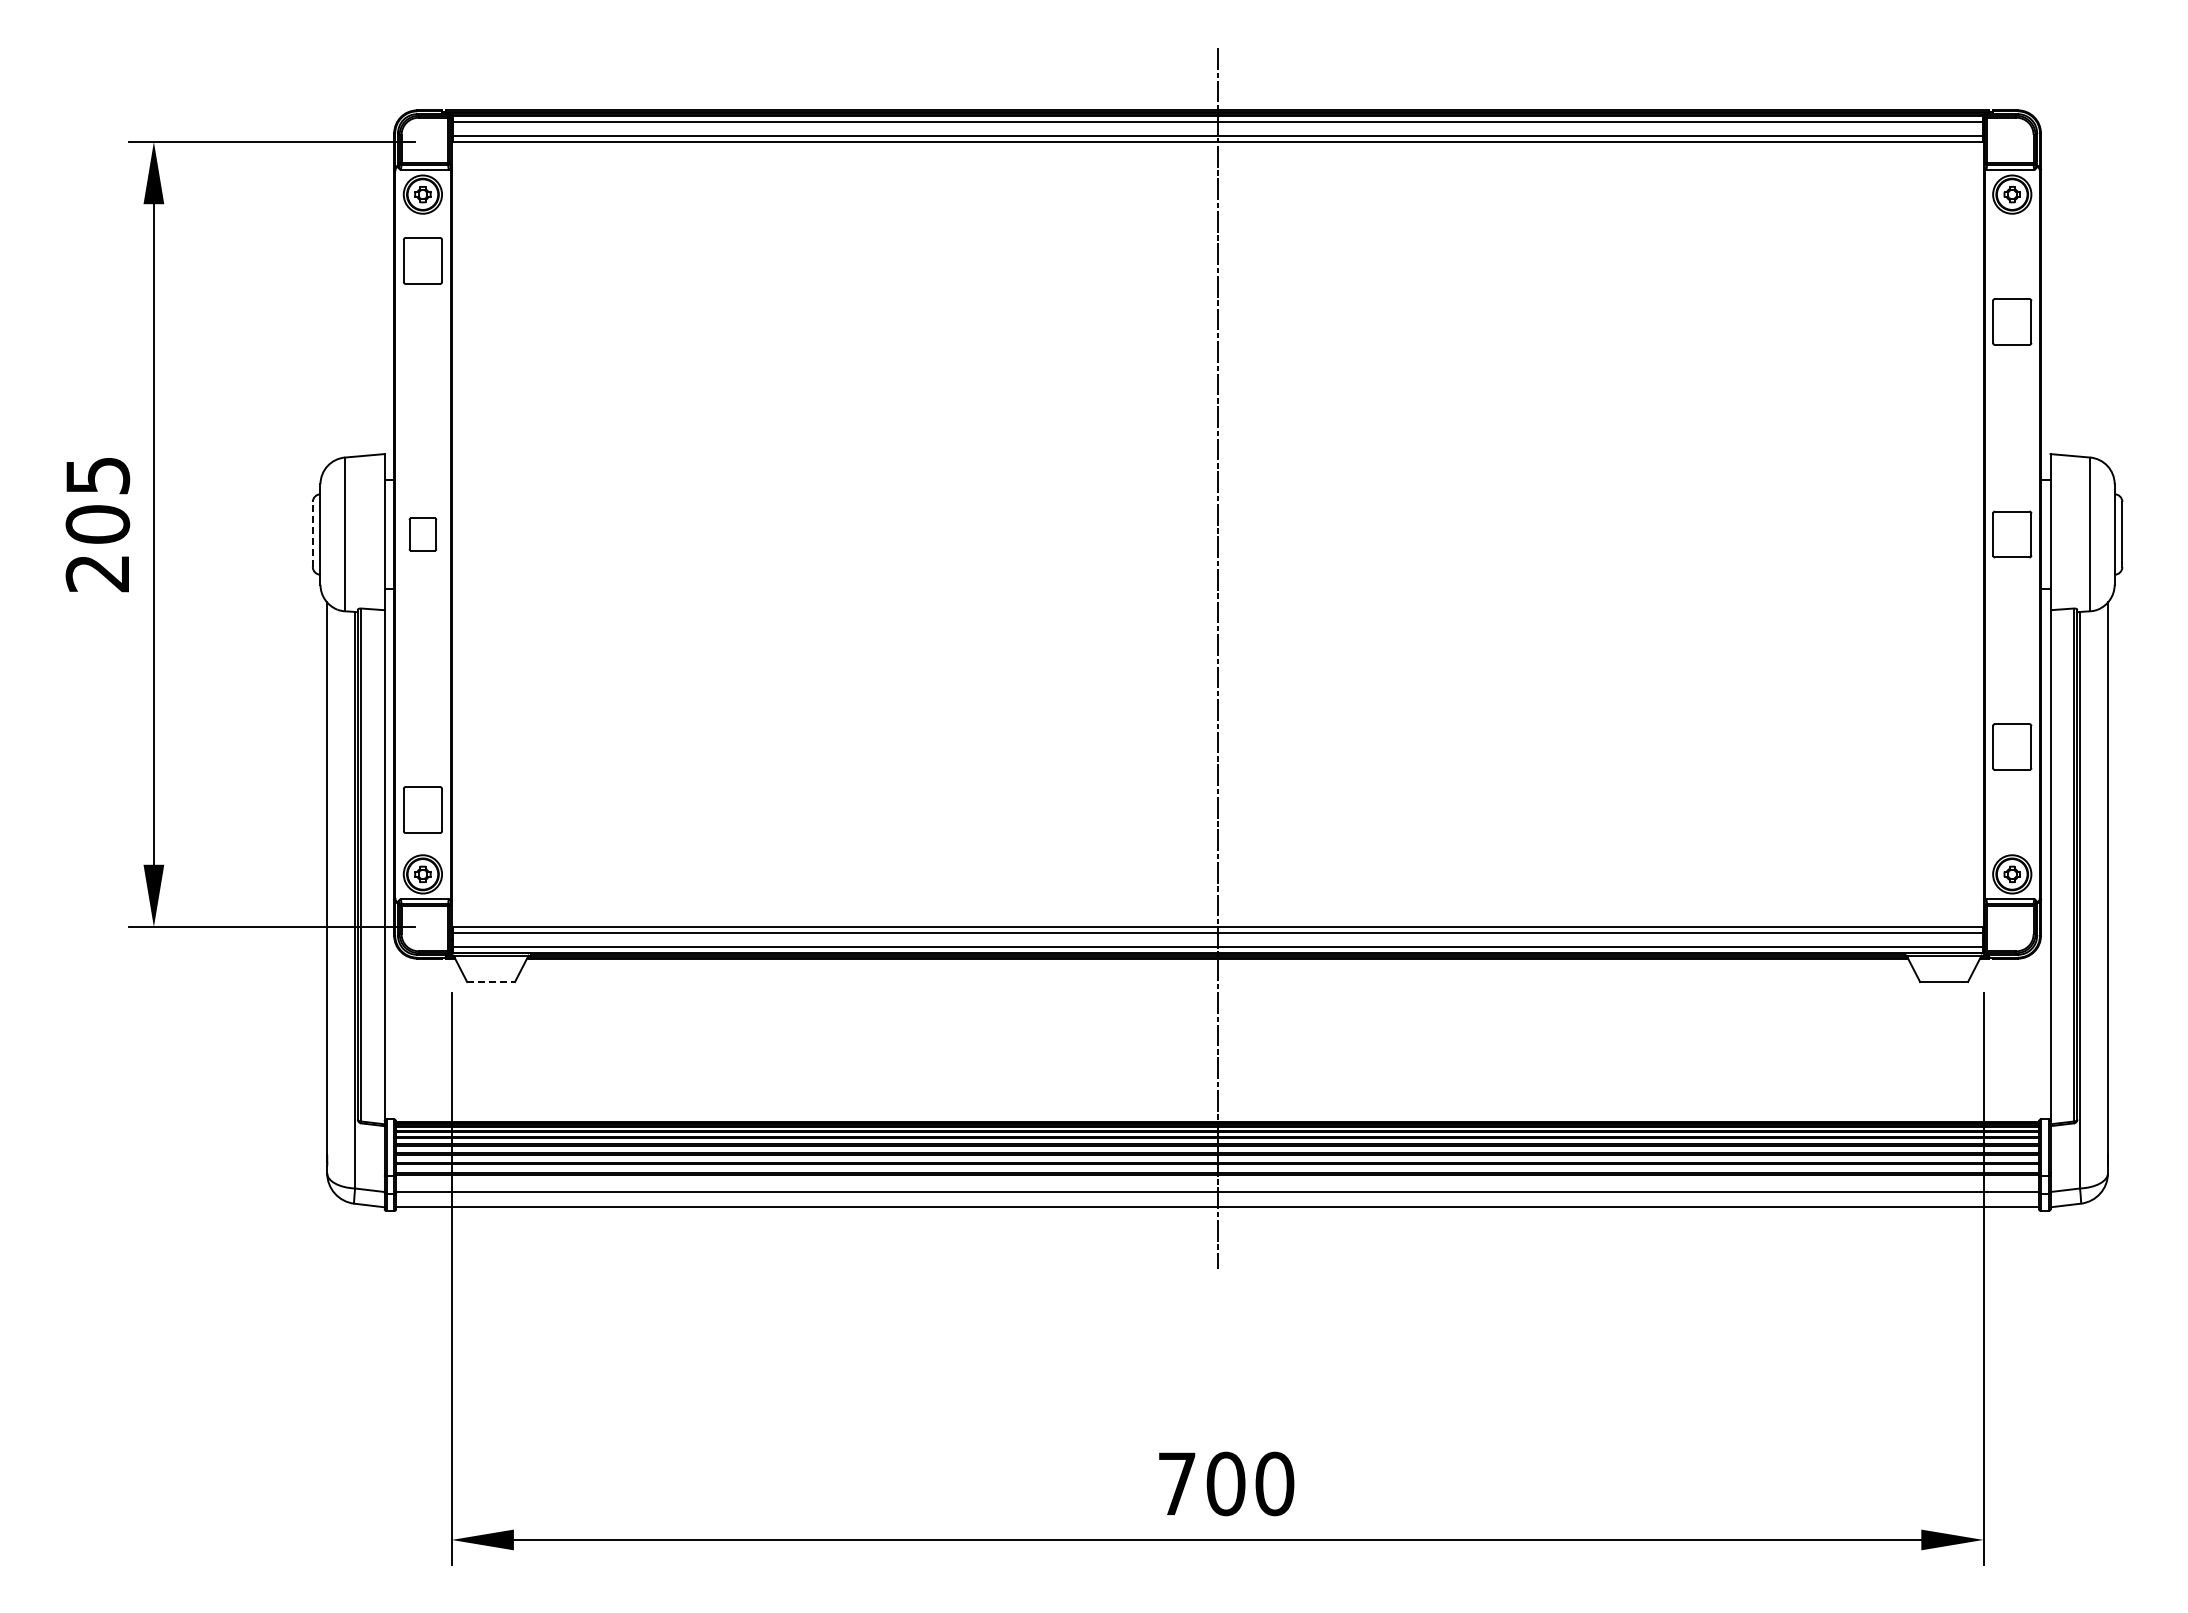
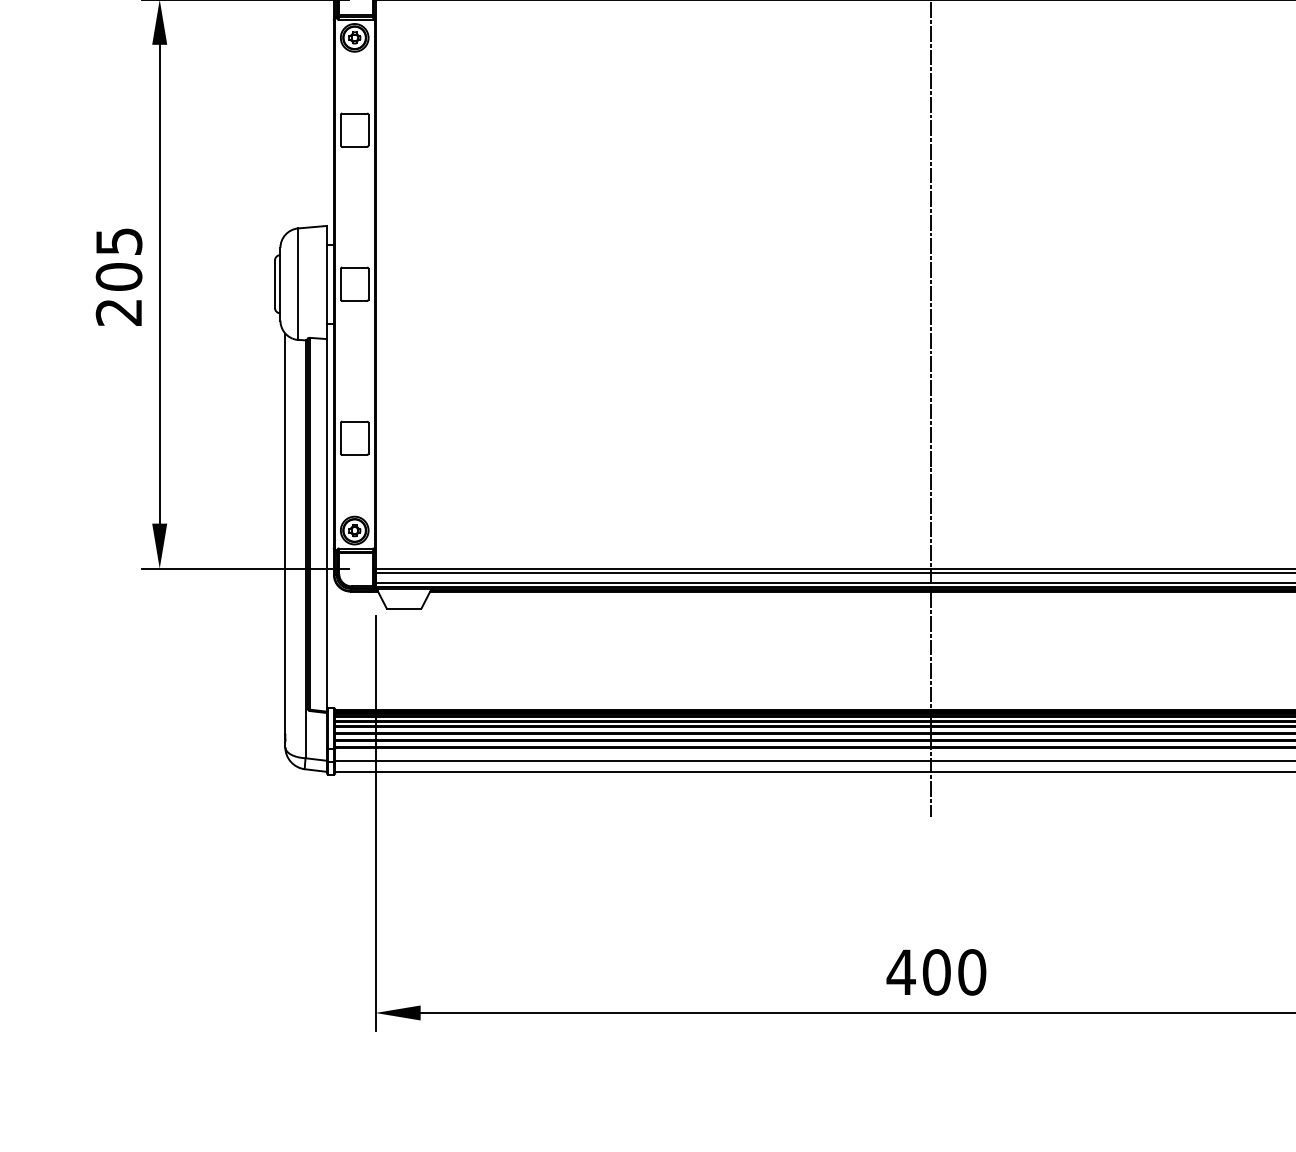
part: (422, 260) -> (354, 129), moved
line: (312, 534) -> (274, 284), dashed -> solid
part: (422, 534) -> (354, 284), size x1.43
part: (422, 809) -> (354, 437), moved
line: (491, 982) -> (404, 608), dashed -> solid
text: (1176, 1483) -> (900, 972), 700 -> 400

